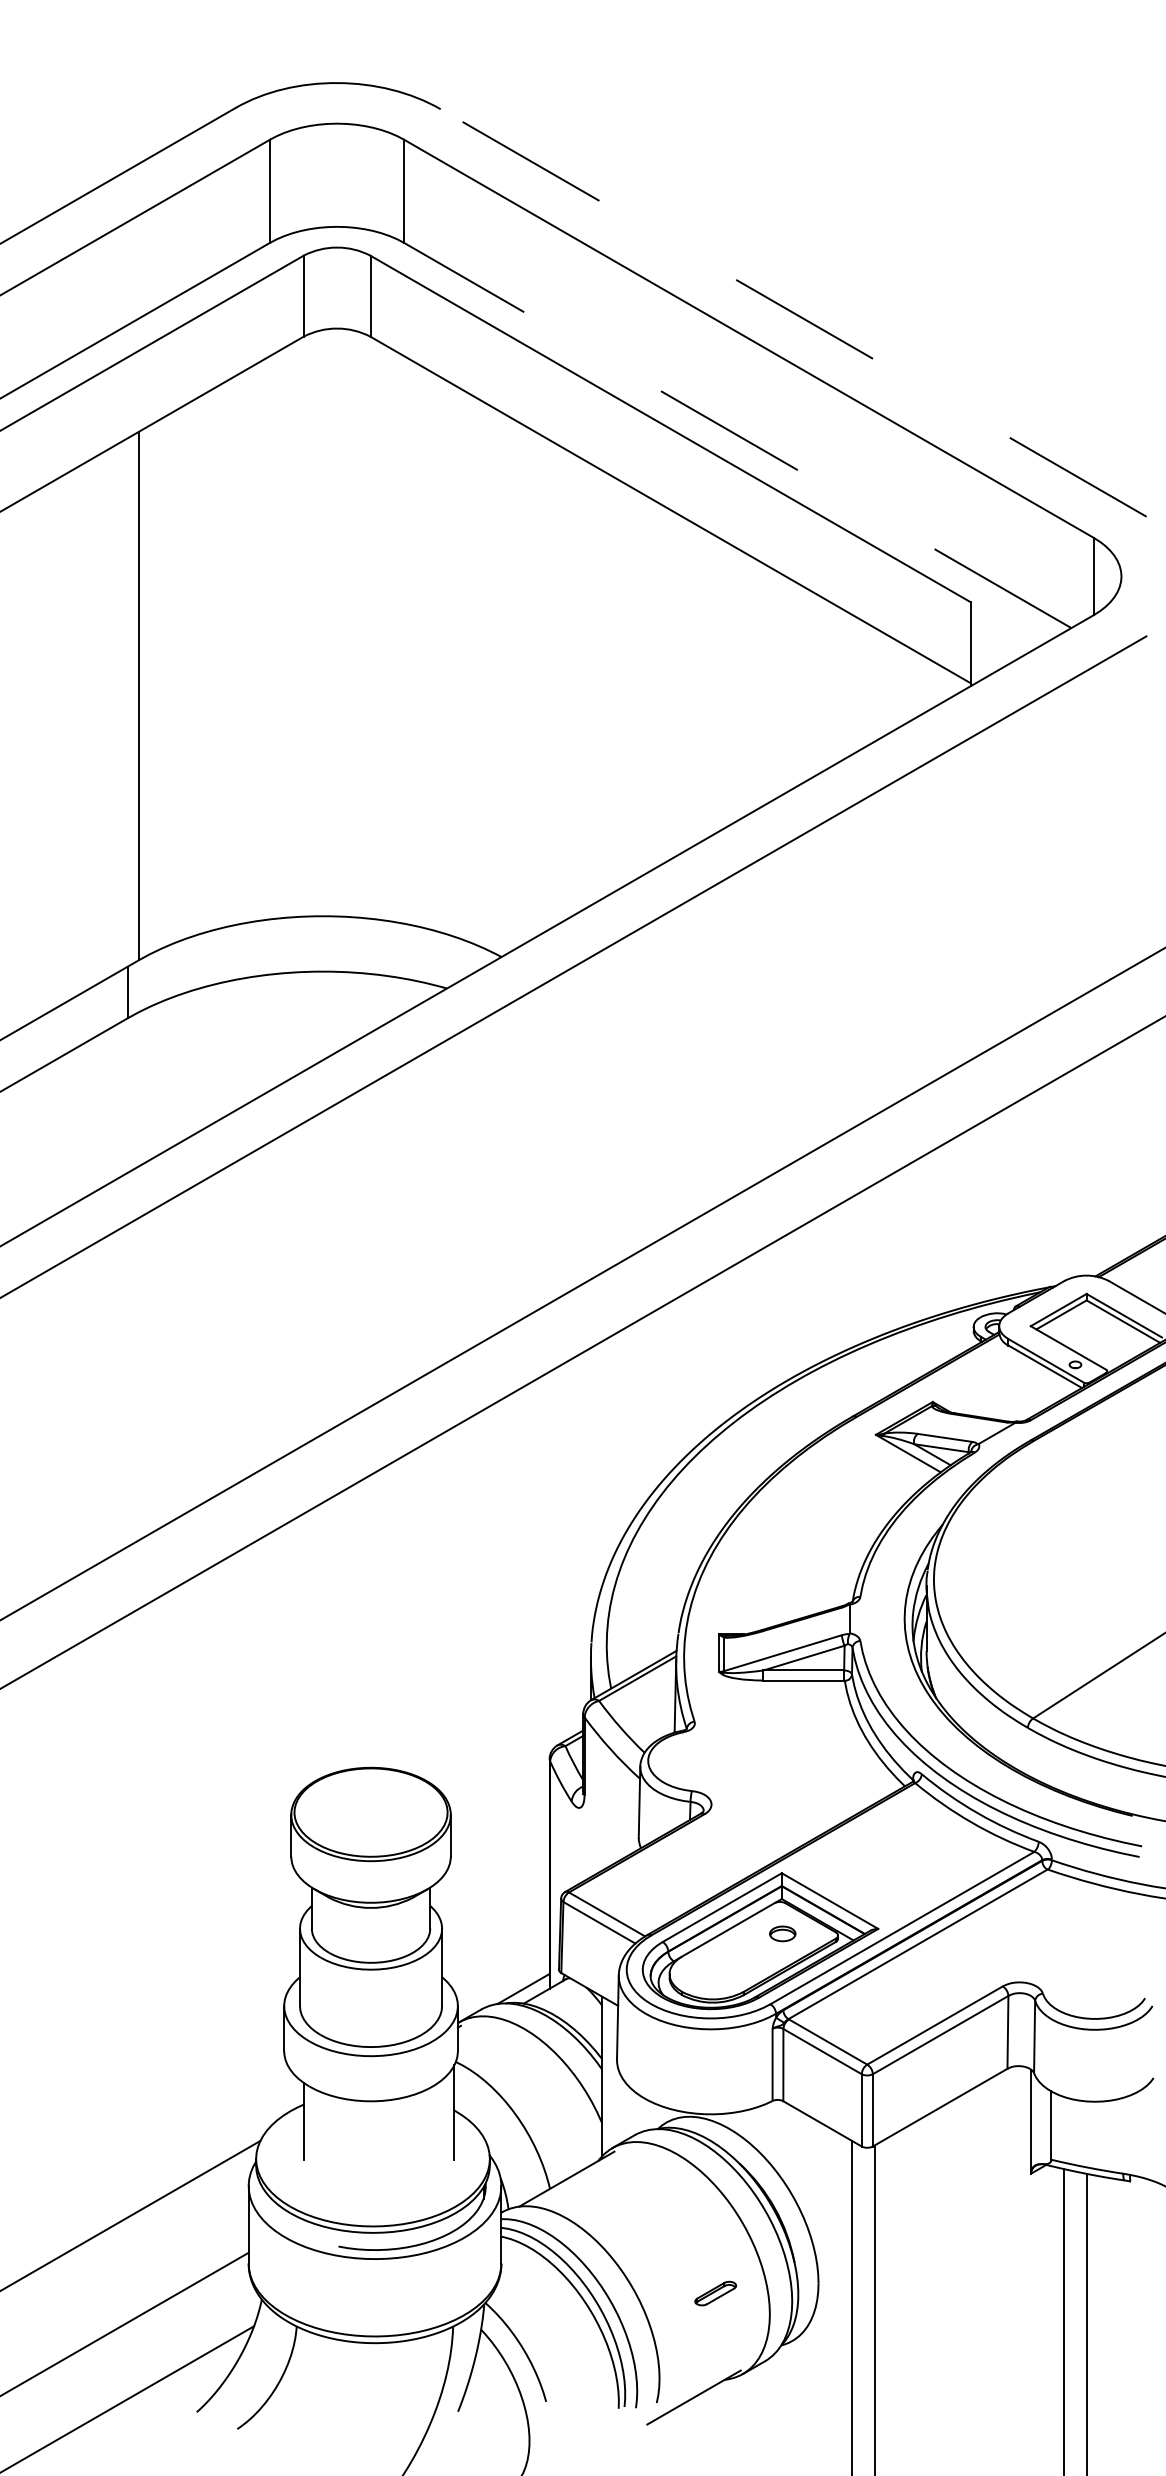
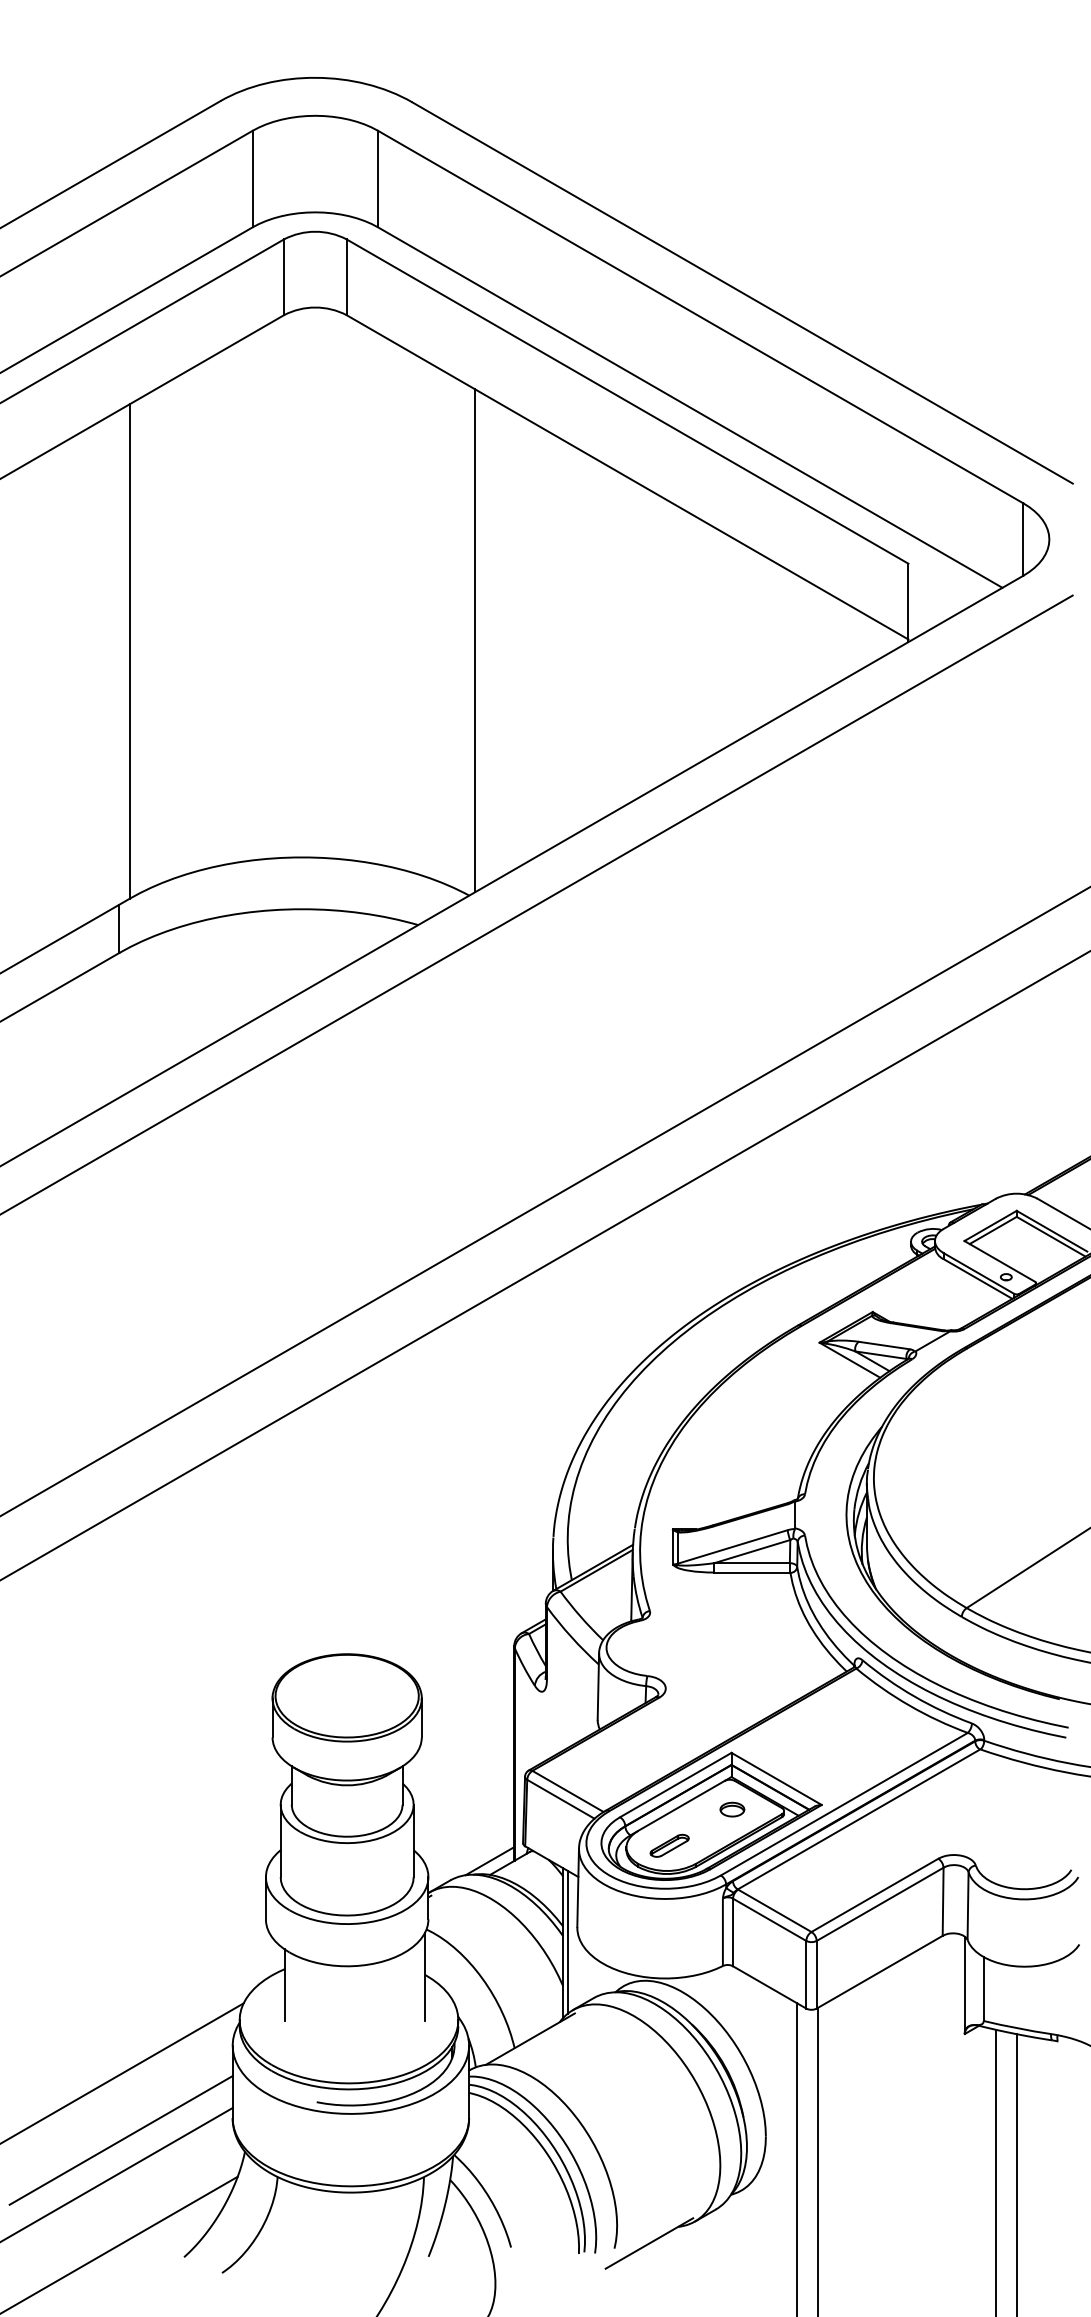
line: (793, 313) -> (742, 293), dashed -> solid
line: (737, 435) -> (690, 407), dashed -> solid
line: (507, 684) -> (474, 640), added
line: (606, 2075) -> (567, 1942), added
line: (129, 2287) -> (121, 2140), added
part: (715, 2293) -> (669, 1845), moved

